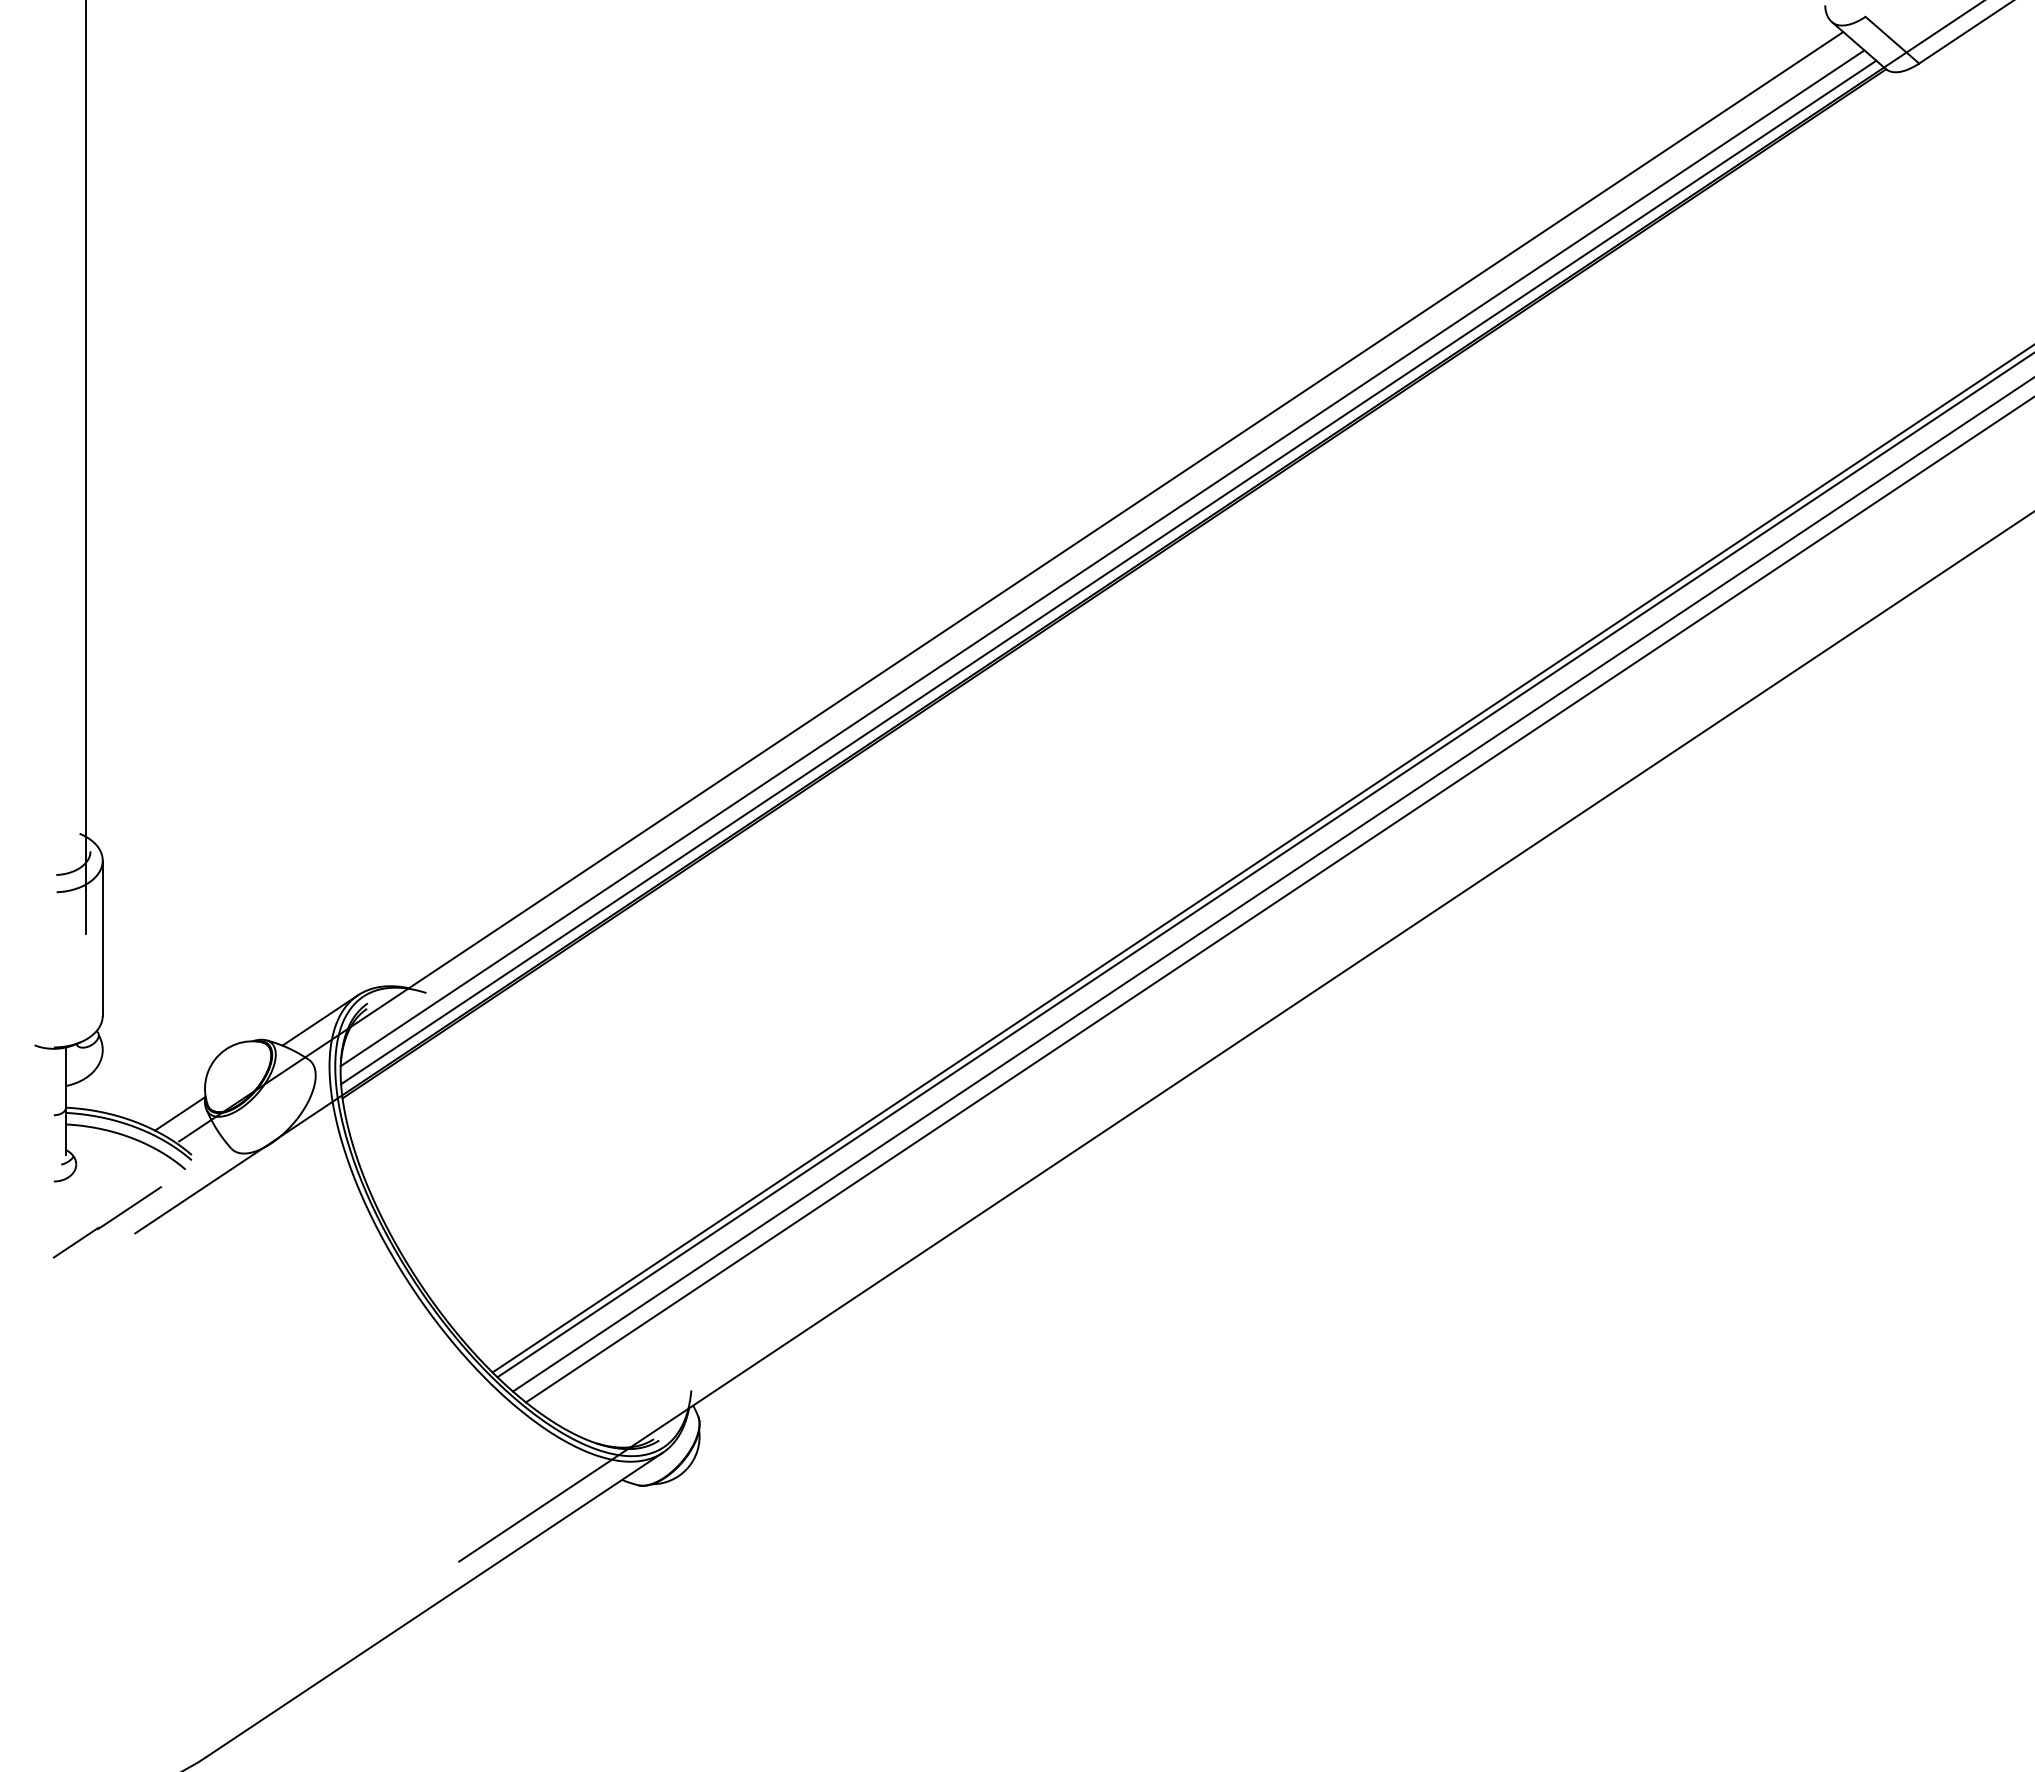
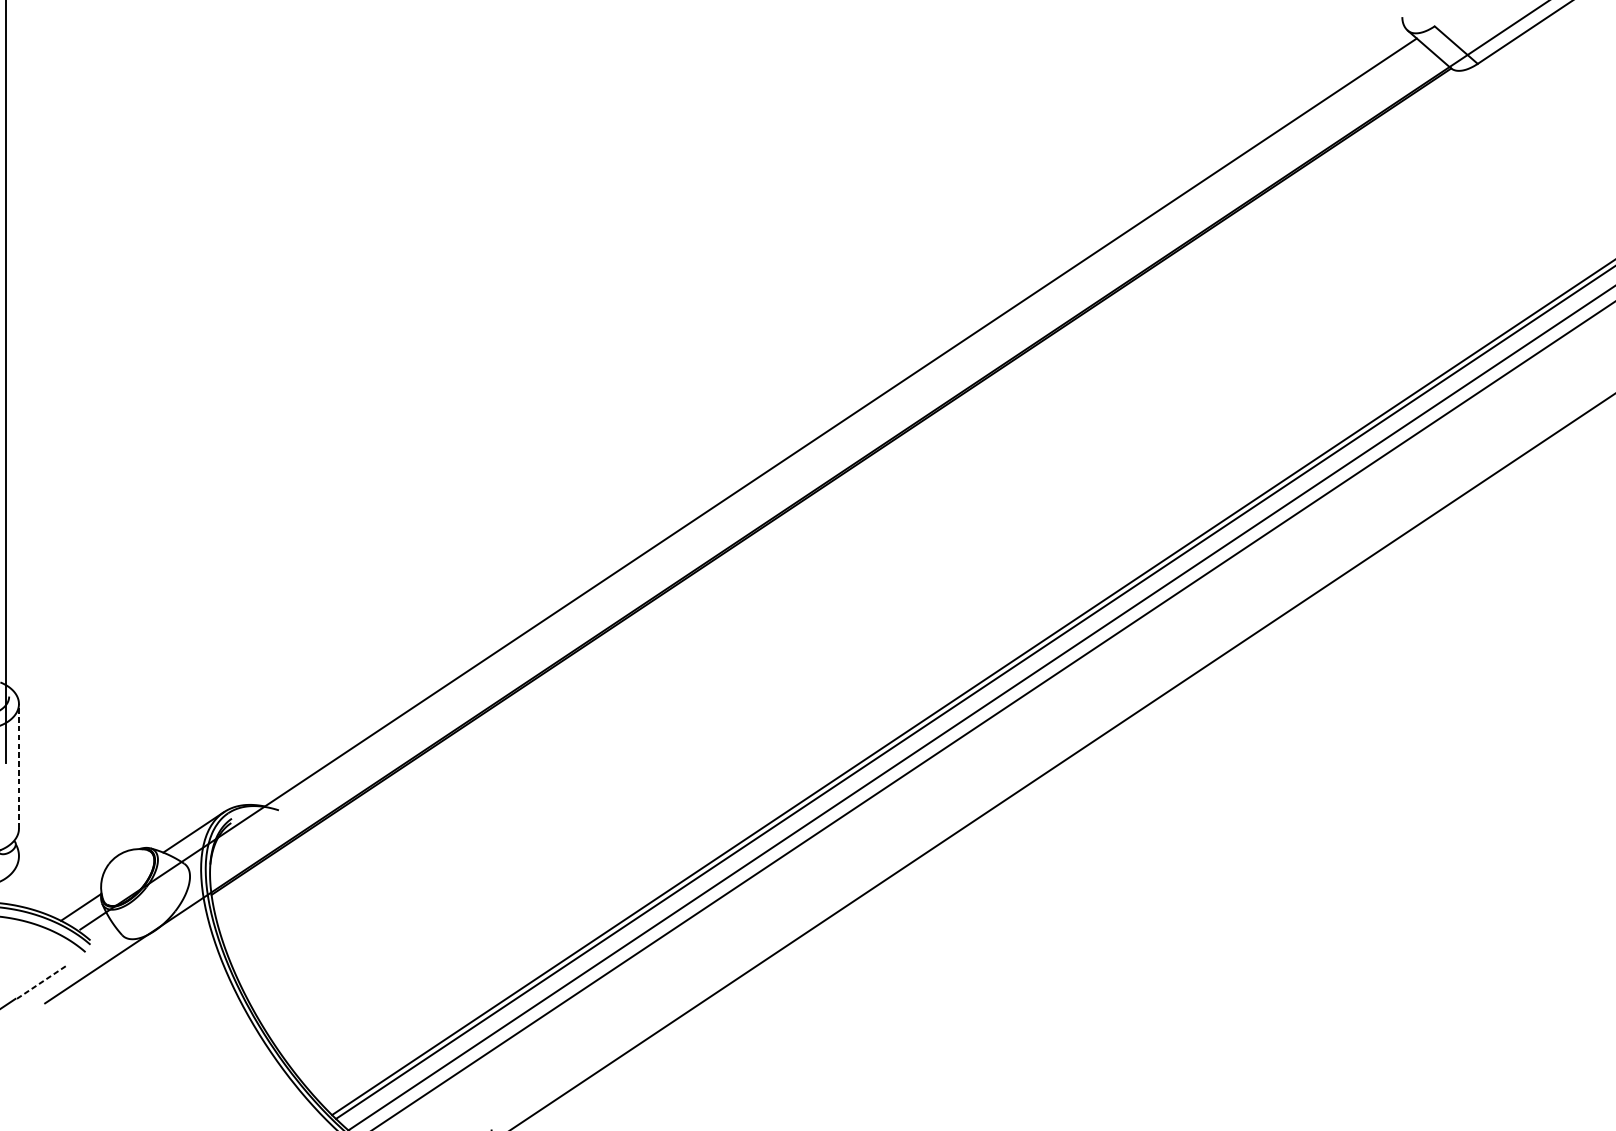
line: (1102, 558) -> (821, 461), removed
line: (1108, 572) -> (826, 472), removed
line: (102, 938) -> (18, 766), solid -> dashed
line: (129, 1208) -> (40, 983), solid -> dashed

